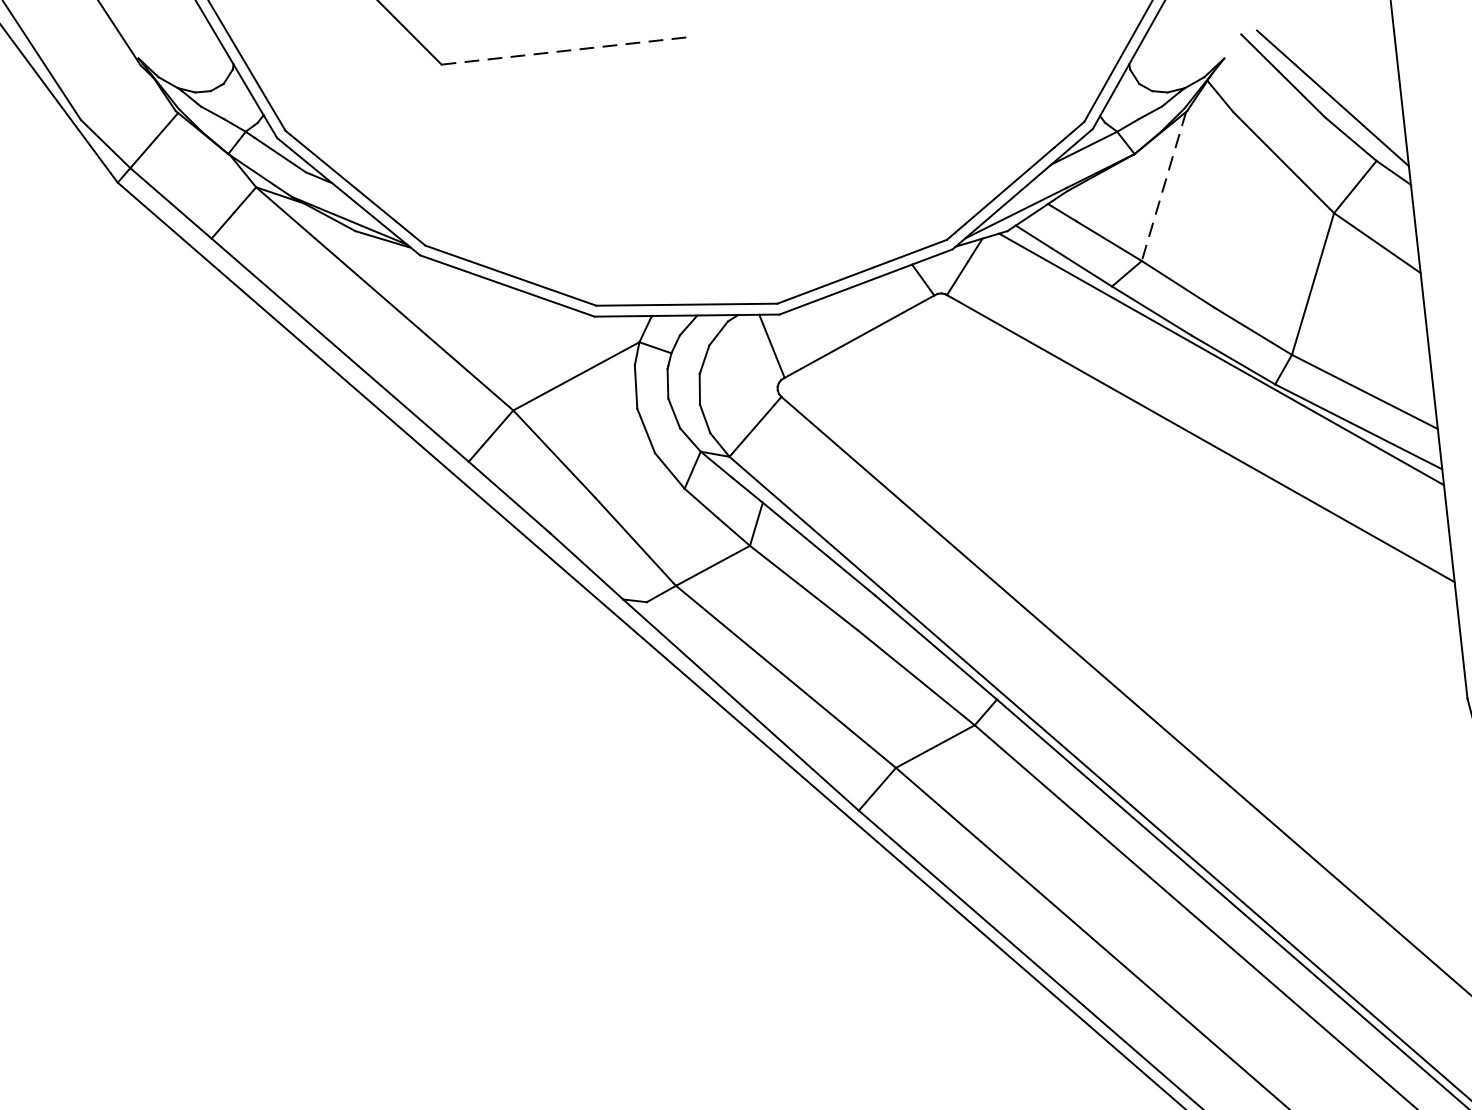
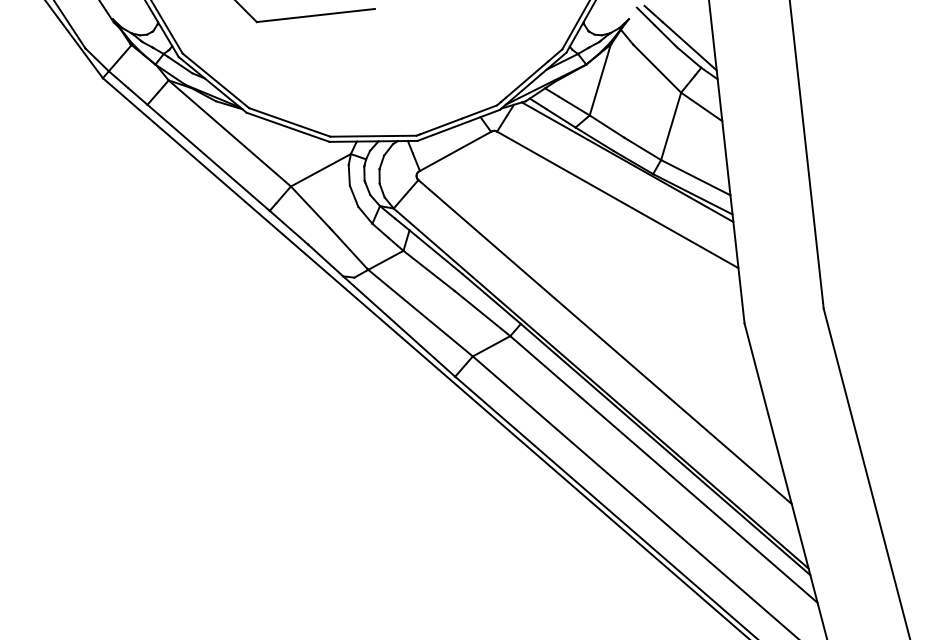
line: (567, 50) -> (316, 15), dashed -> solid
line: (1164, 187) -> (600, 80), dashed -> solid

